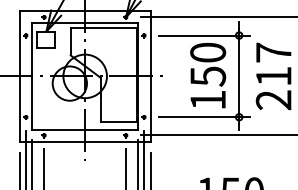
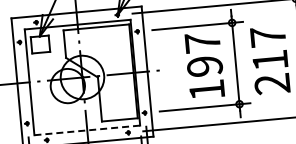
text: (208, 64) -> (204, 54), 150 -> 197
line: (85, 129) -> (87, 130), solid -> dashed

